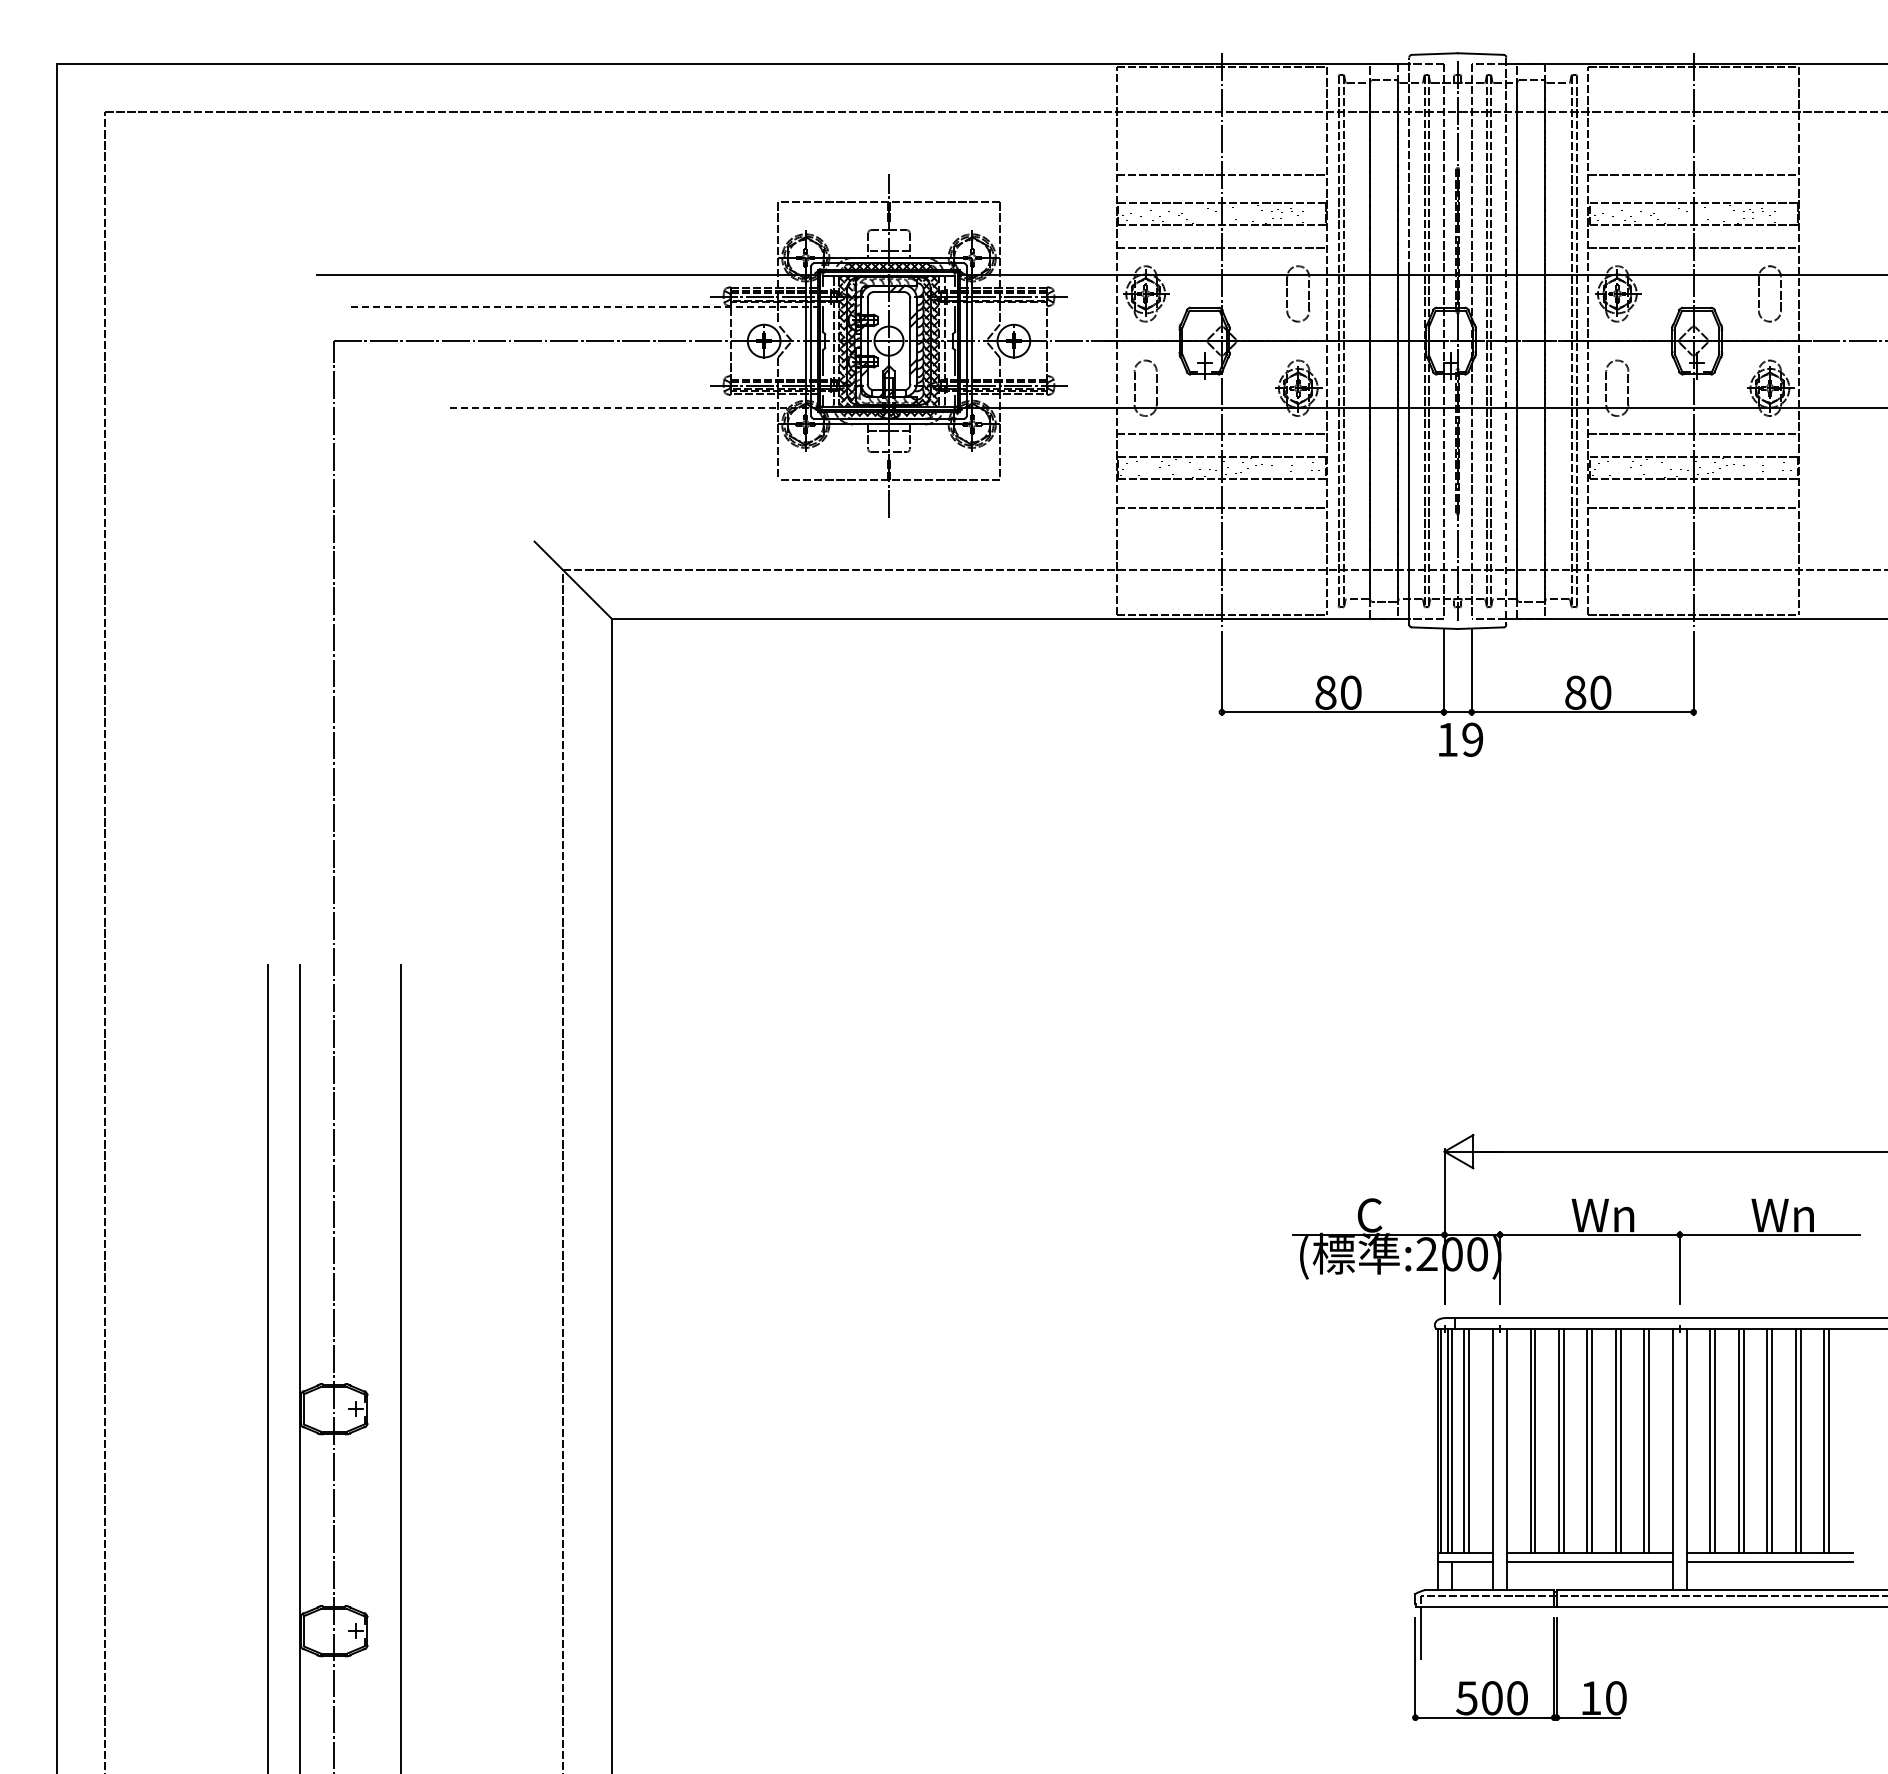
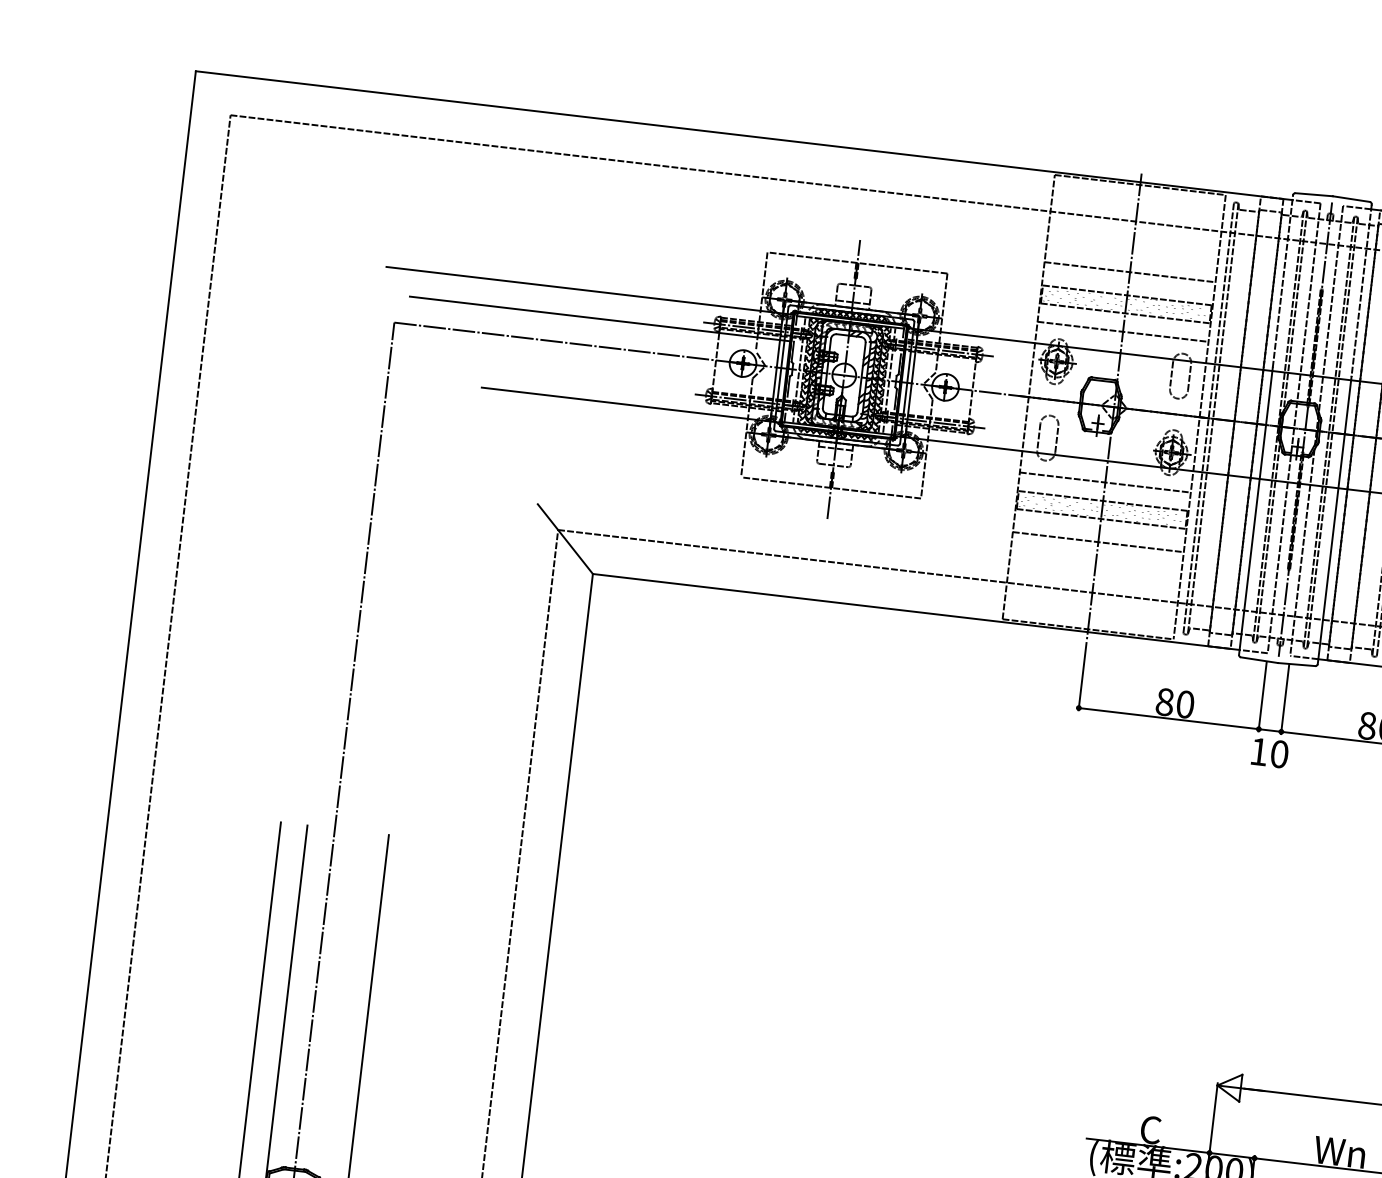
line: (583, 307) -> (599, 319), dashed -> solid
line: (634, 407) -> (631, 405), dashed -> solid
line: (1506, 448) -> (1334, 521), dashed -> solid
text: (1472, 739) -> (1279, 754), 19 -> 10

